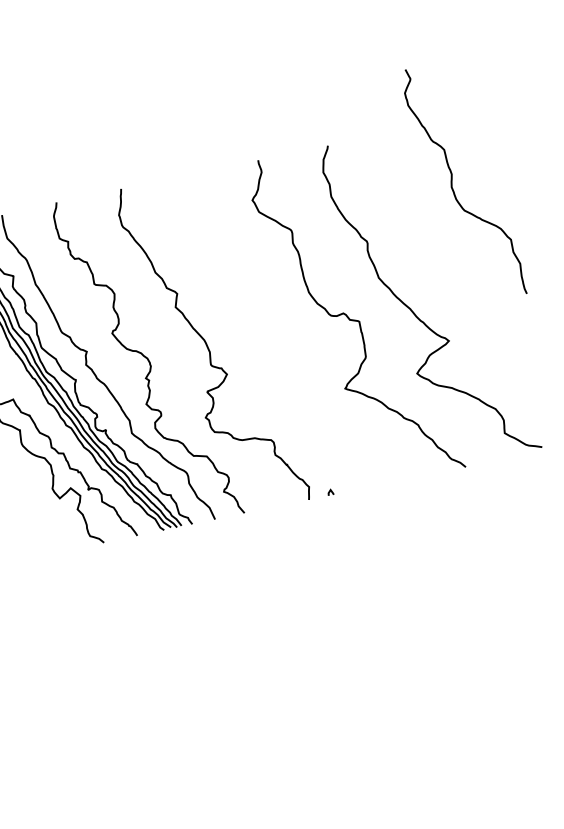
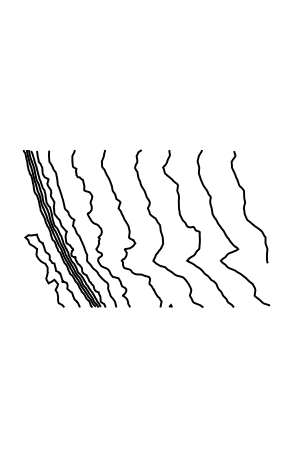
curve: (454, 182) -> (245, 206), moved
curve: (276, 331) -> (161, 228), added

